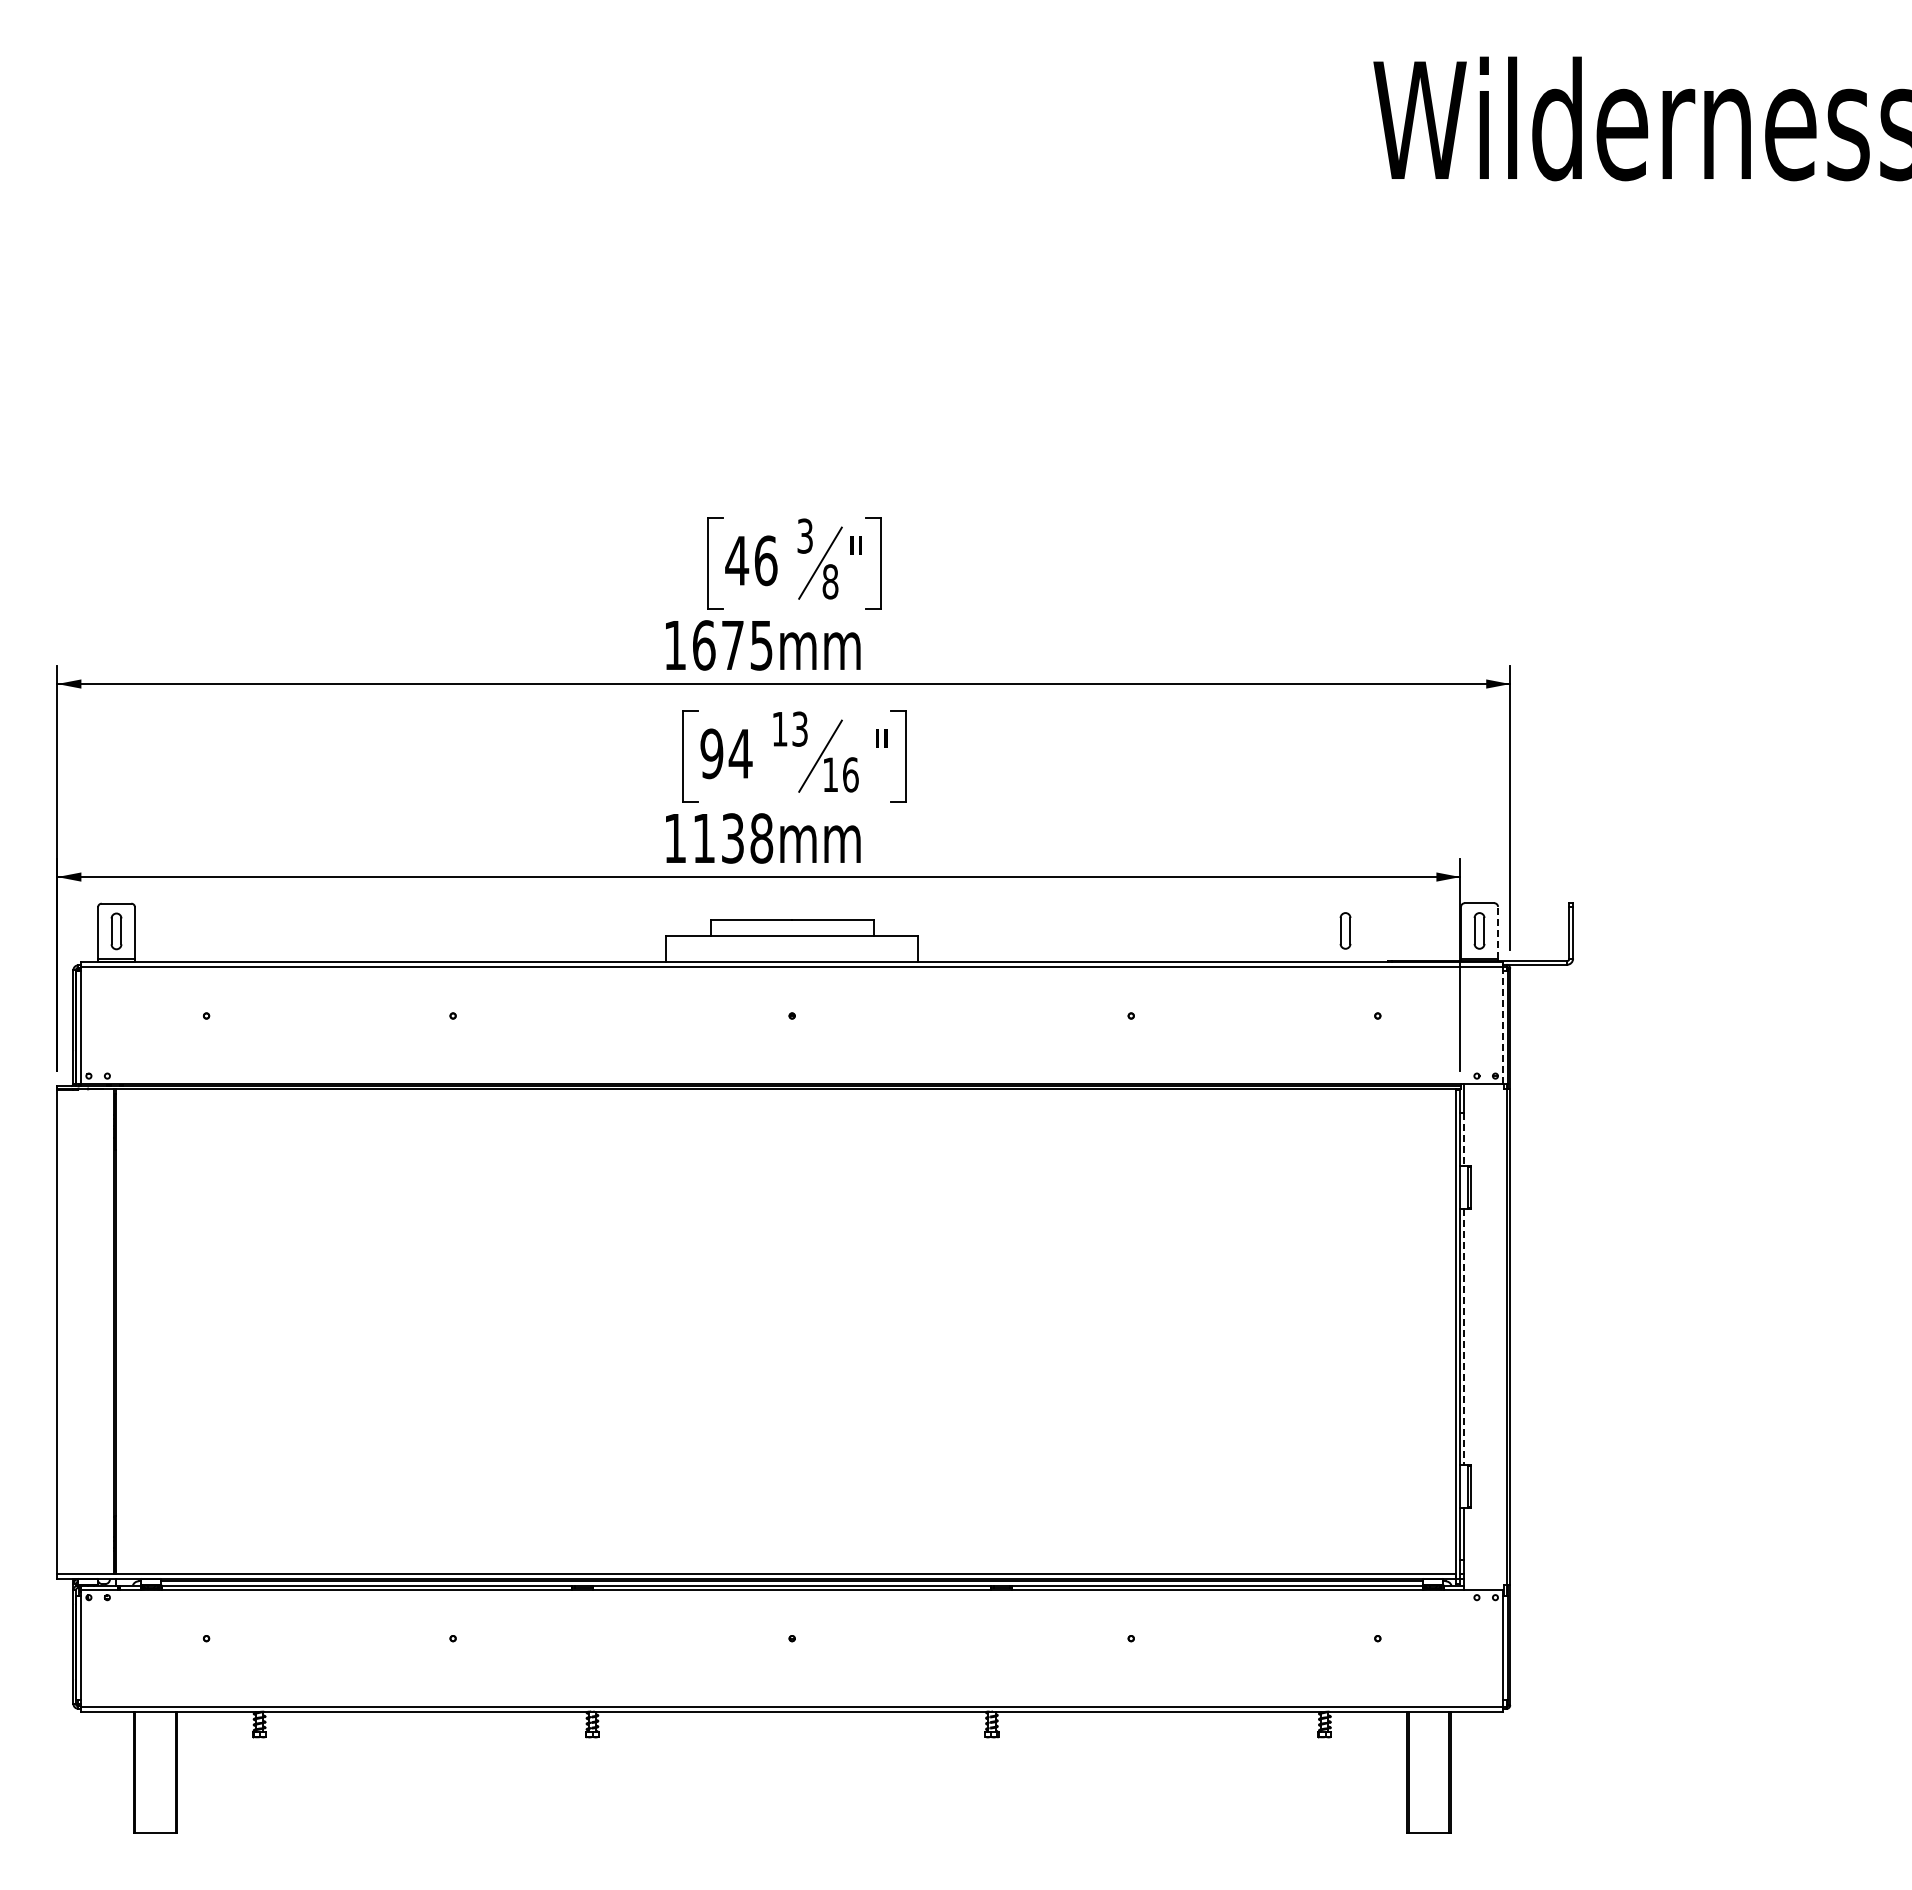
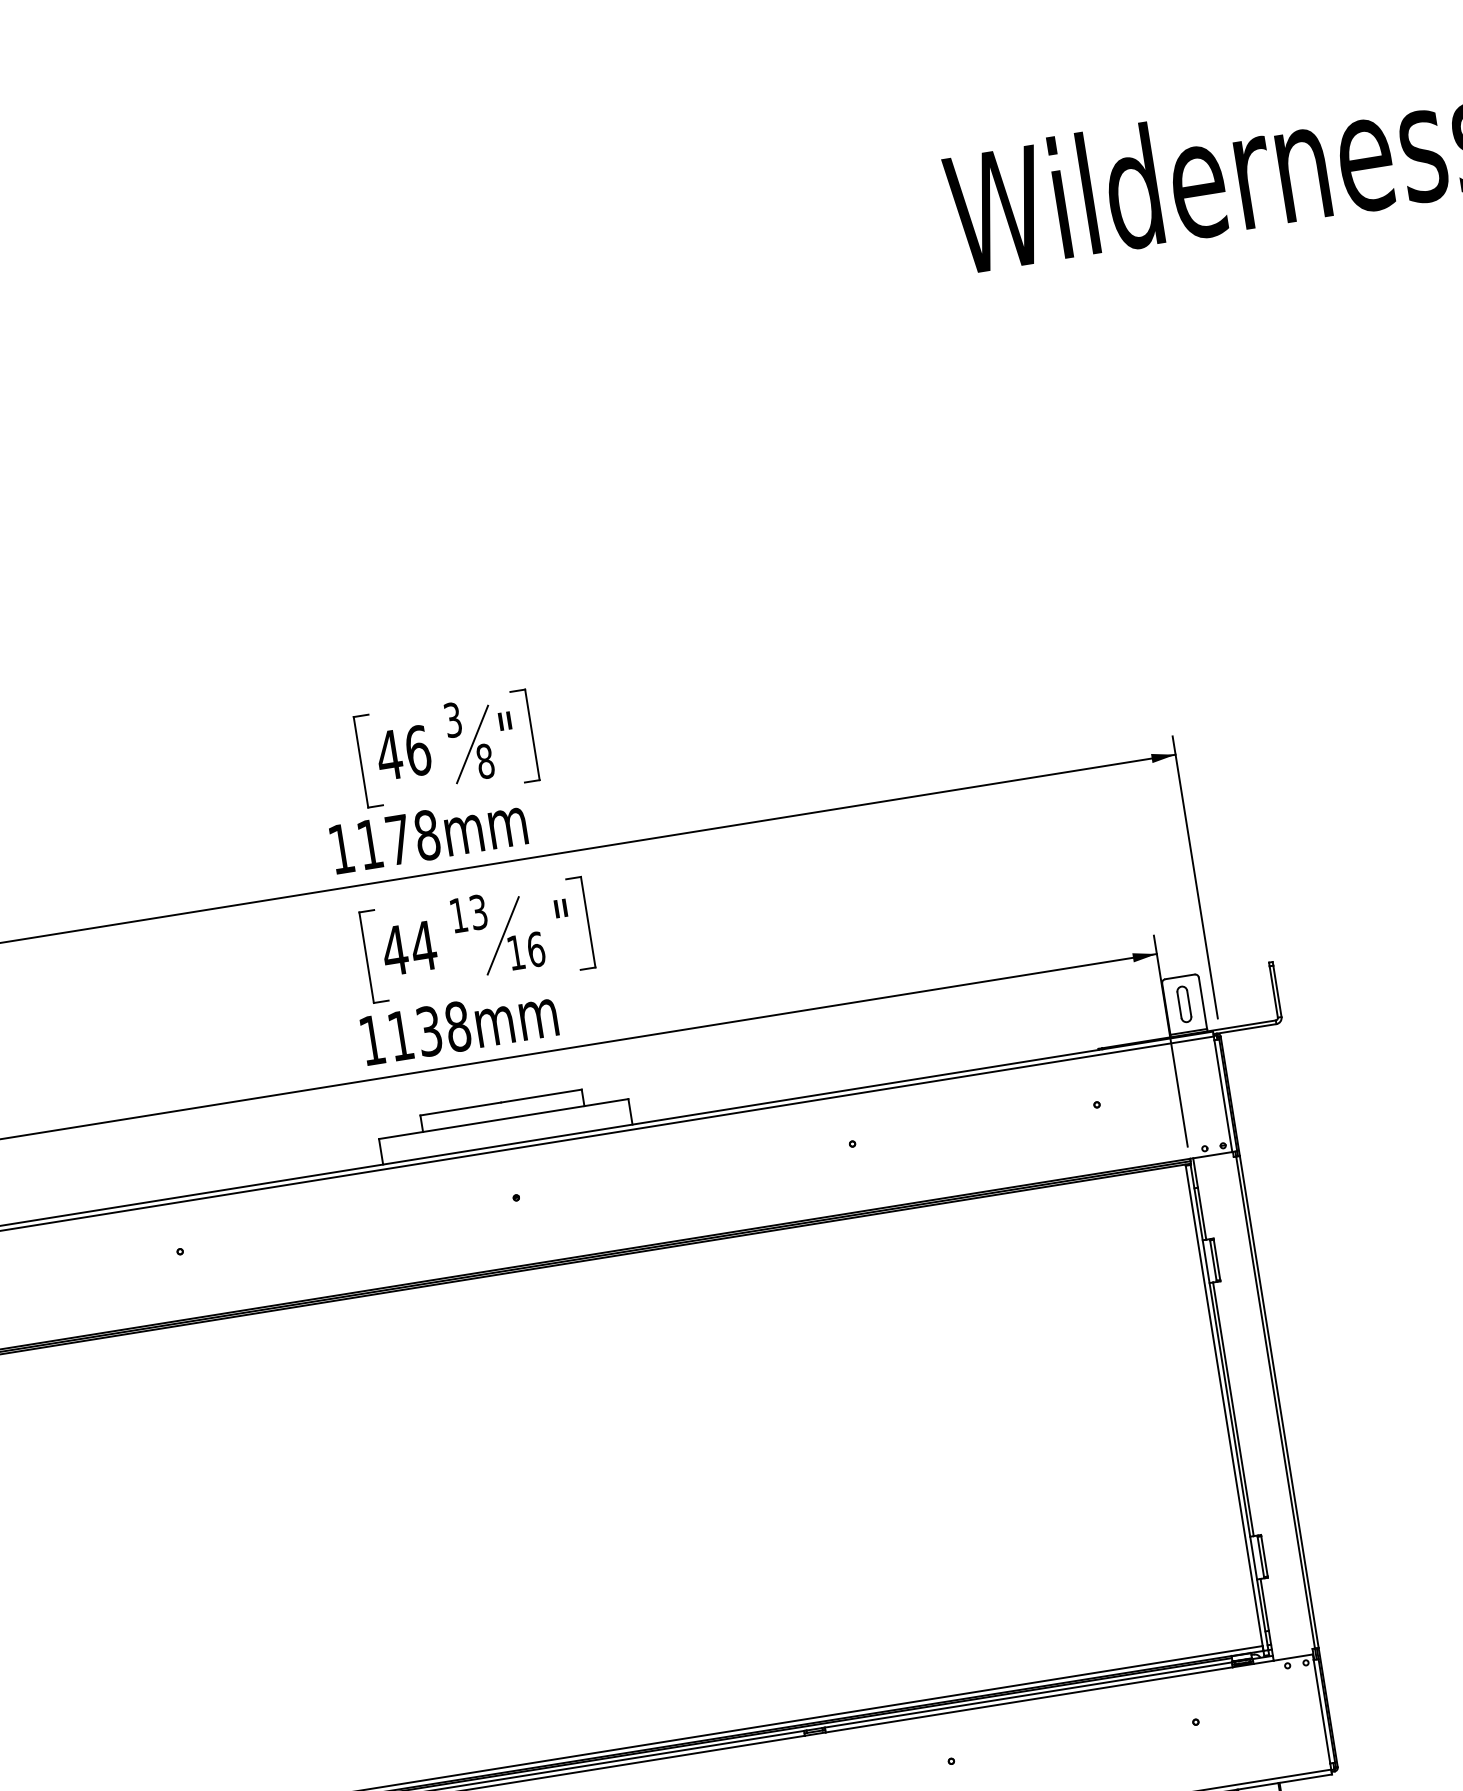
text: (733, 645) -> (399, 839), 1675mm -> 1178mm
text: (711, 753) -> (394, 950), 94 -> 44
part: (1345, 930) -> (1051, 1025), removed
line: (1498, 932) -> (1203, 1002), dashed -> solid
line: (1503, 1026) -> (1223, 1095), dashed -> solid
line: (1464, 1140) -> (1202, 1214), dashed -> solid
line: (1464, 1336) -> (1233, 1408), dashed -> solid

